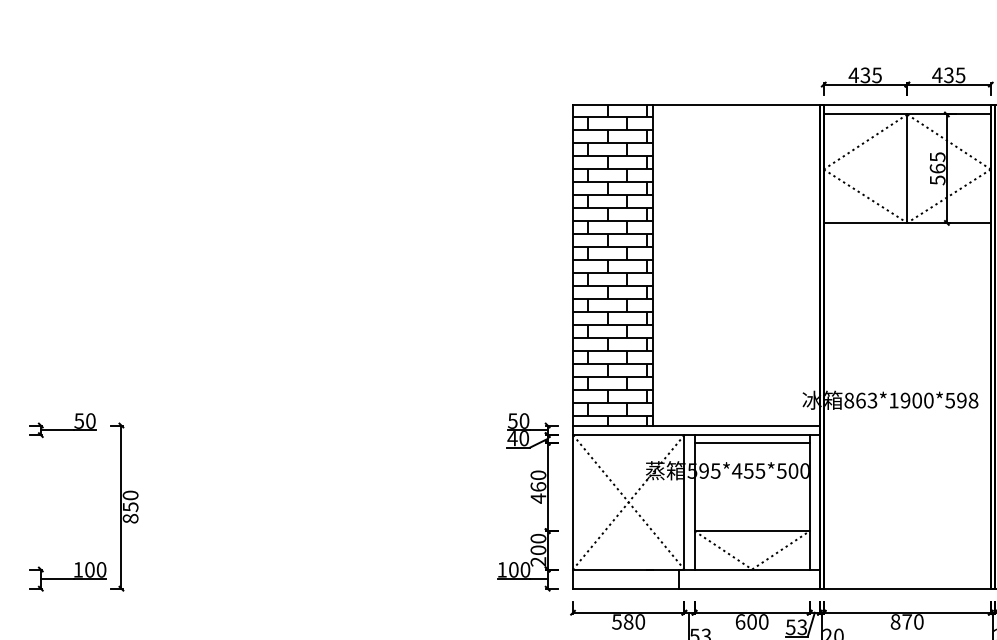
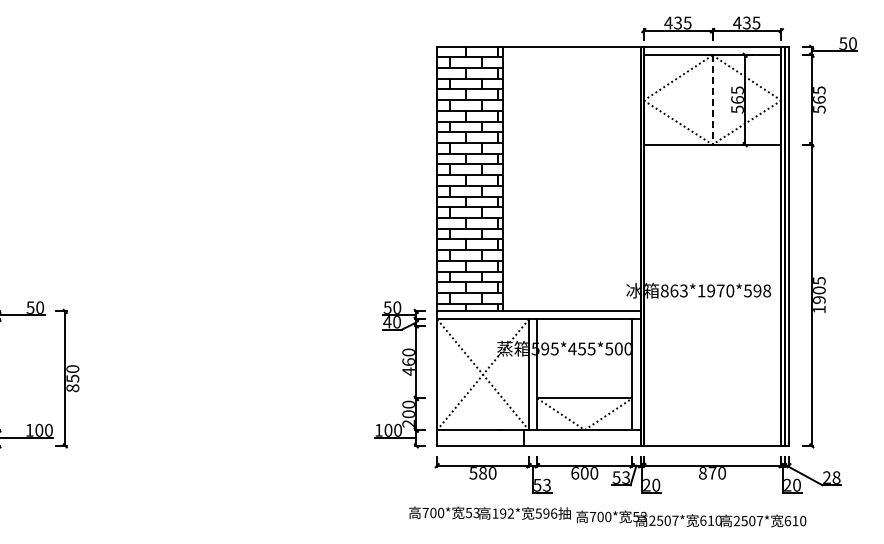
line: (907, 168) -> (712, 99), solid -> dashed
text: (916, 400) -> (720, 290), 863*1900*598 -> 863*1970*598
line: (751, 442) -> (584, 325), removed

